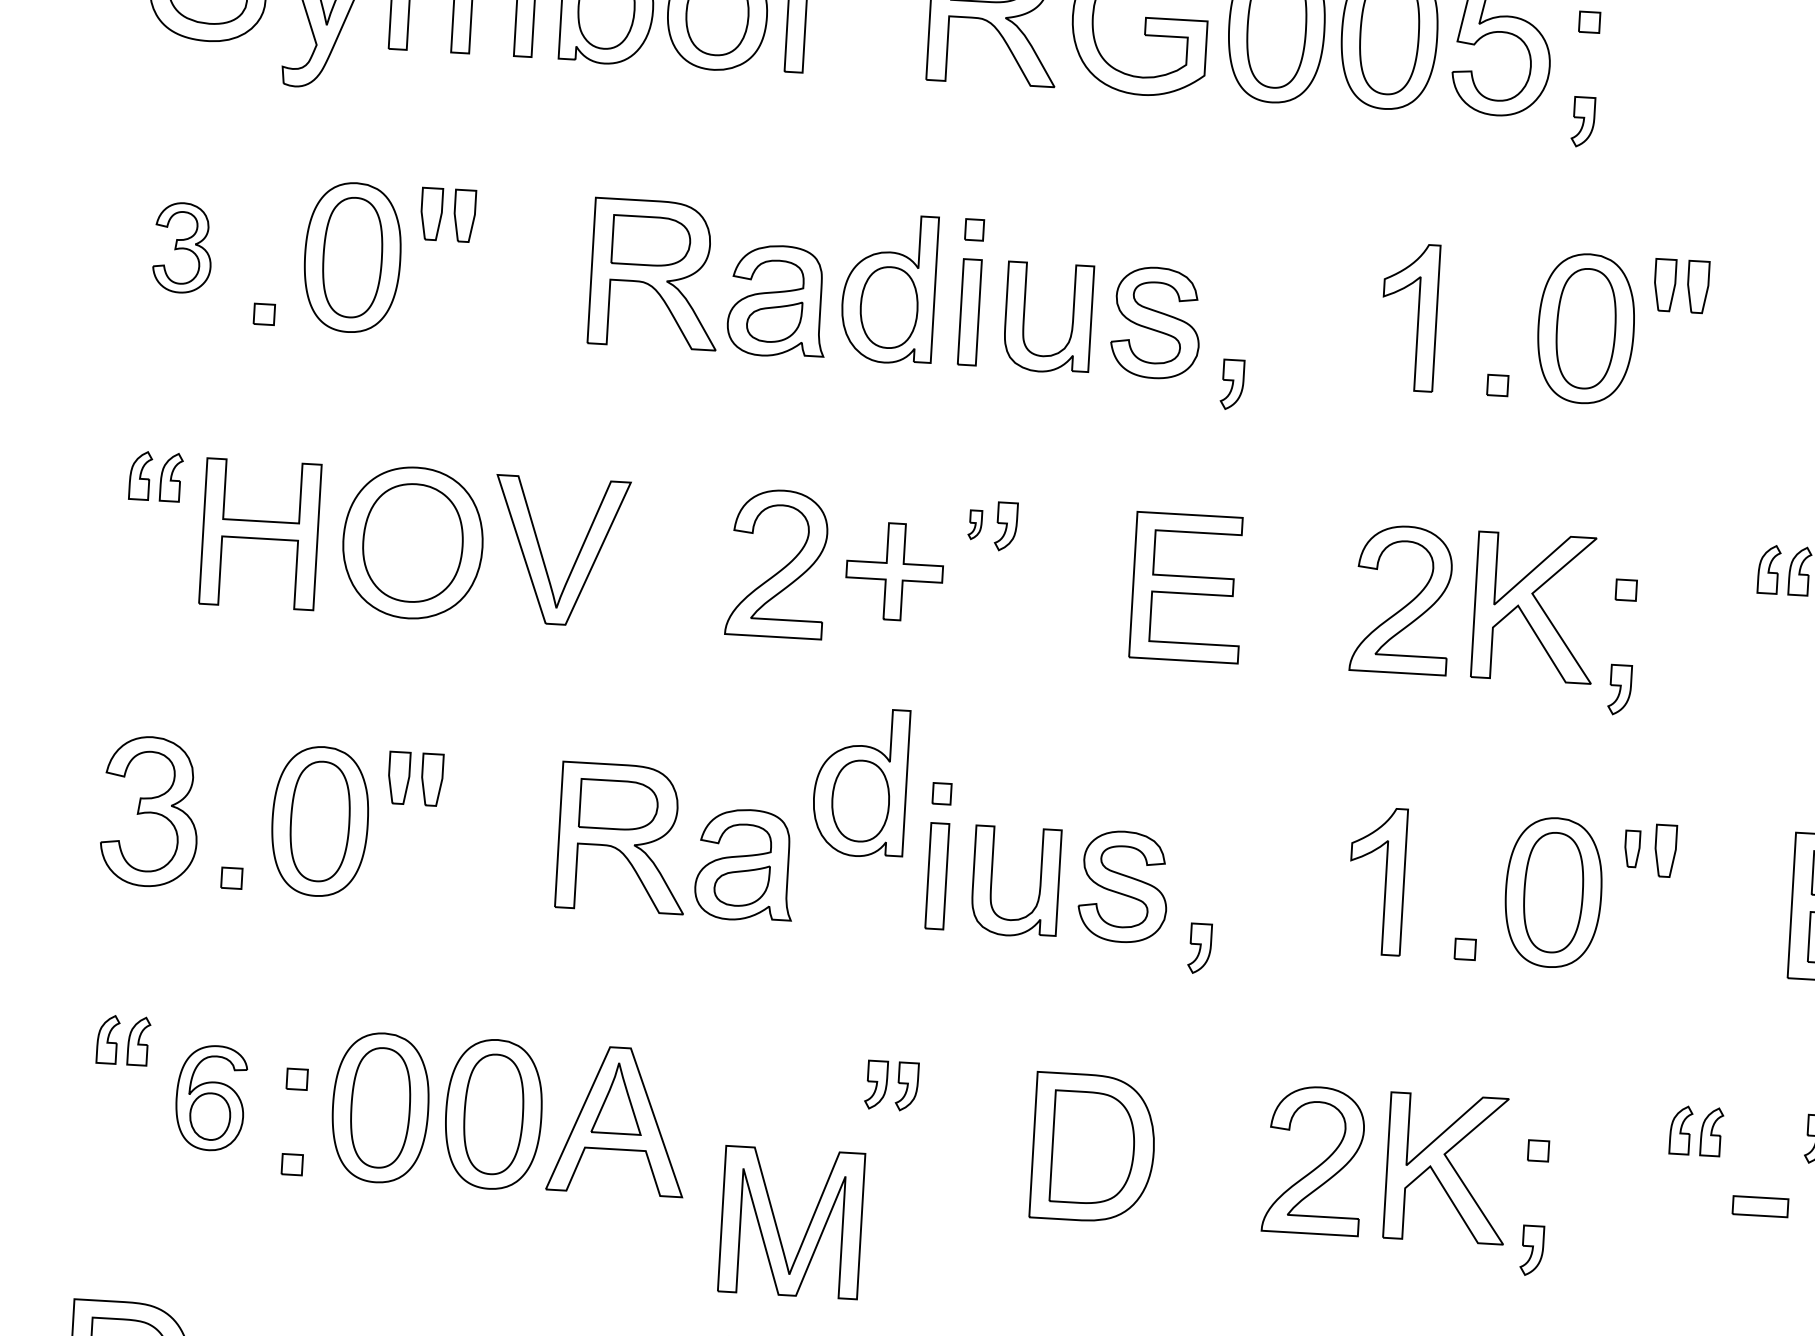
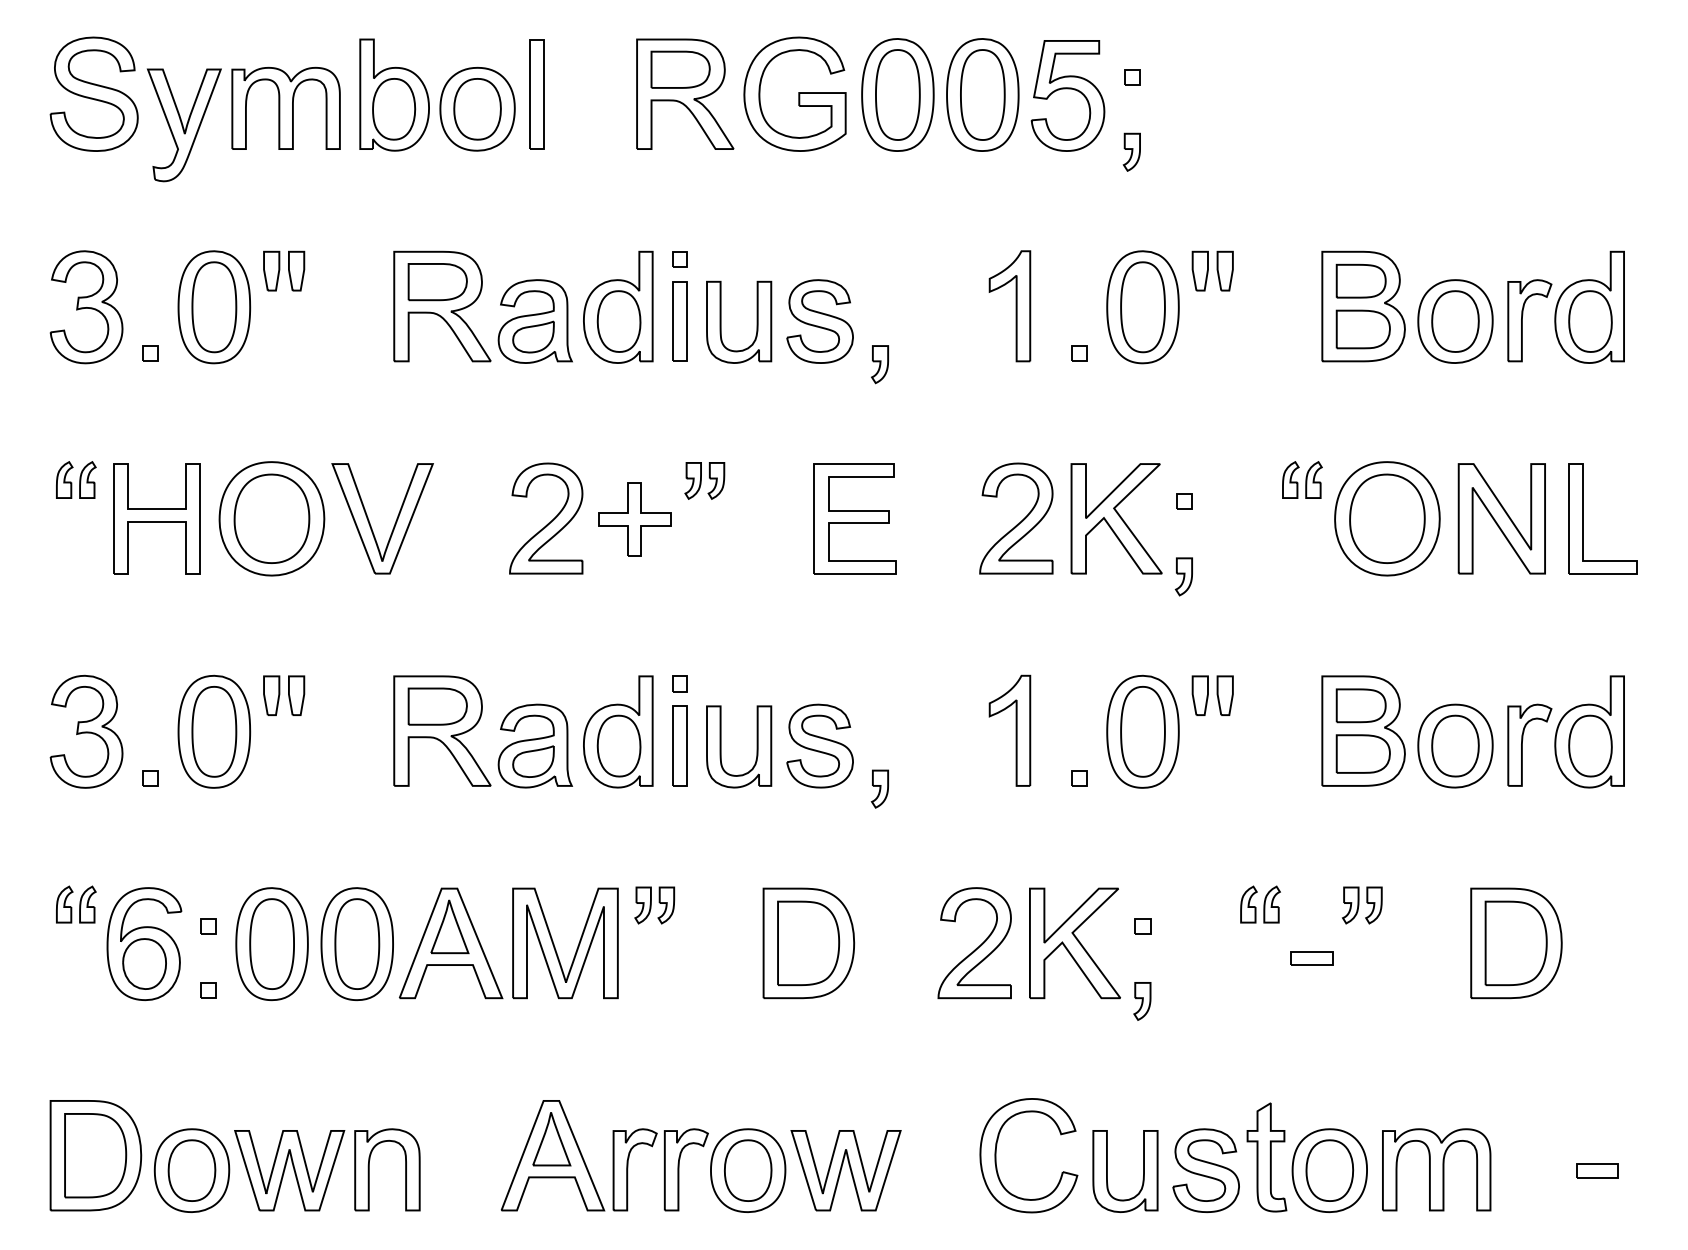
part: (182, 248) -> (86, 307), size x1.67
part: (974, 524) -> (692, 480), size x1.67
part: (861, 781) -> (618, 731), moved
part: (1631, 848) -> (1199, 695), size x1.43
part: (211, 1097) -> (144, 943), size x1.43
part: (778, 1225) -> (555, 946), moved

